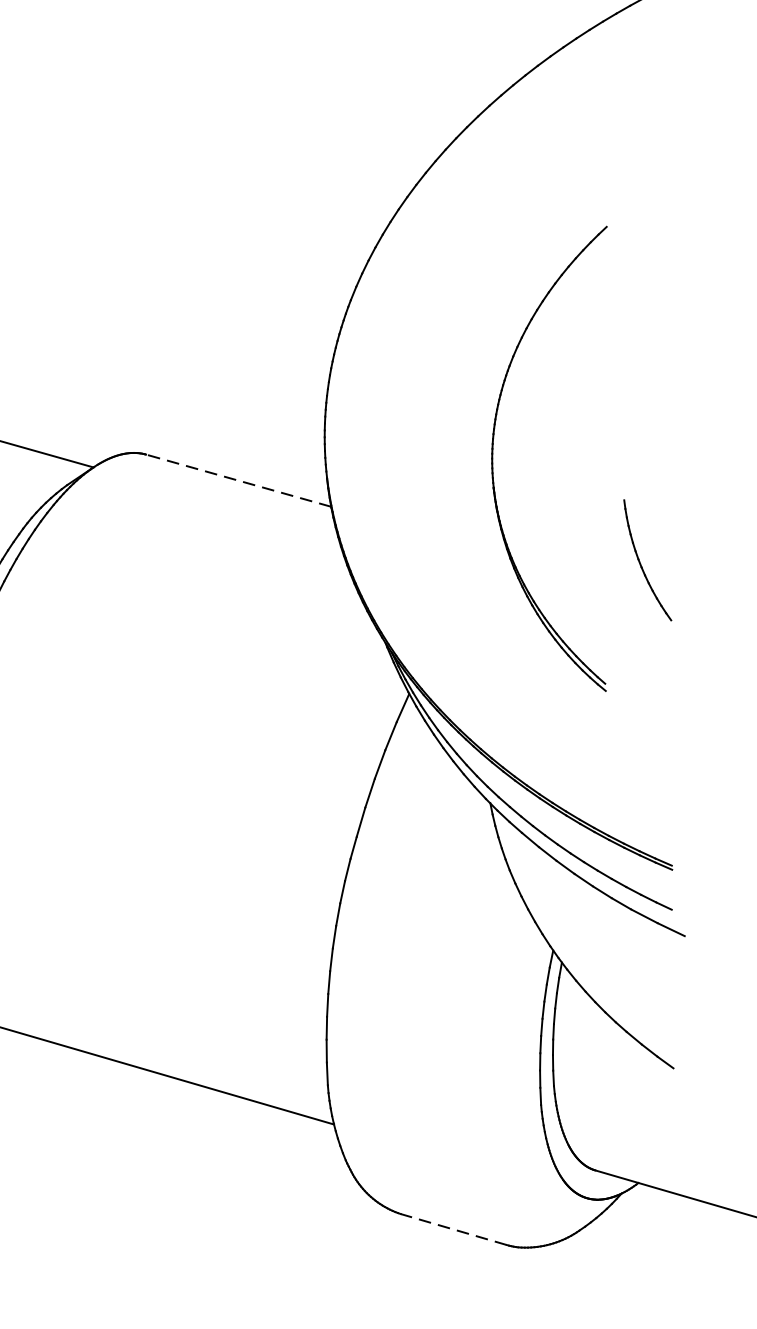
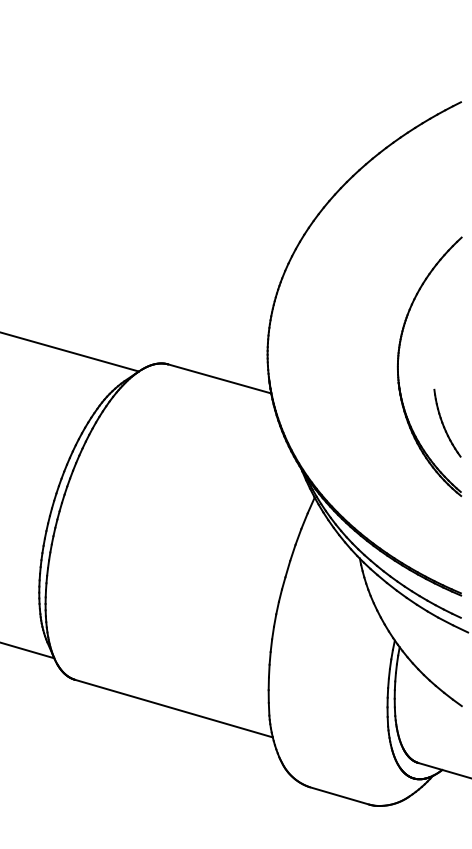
part: (493, 458) -> (398, 366), moved
line: (238, 479) -> (219, 378), dashed -> solid
line: (453, 1228) -> (339, 795), dashed -> solid

